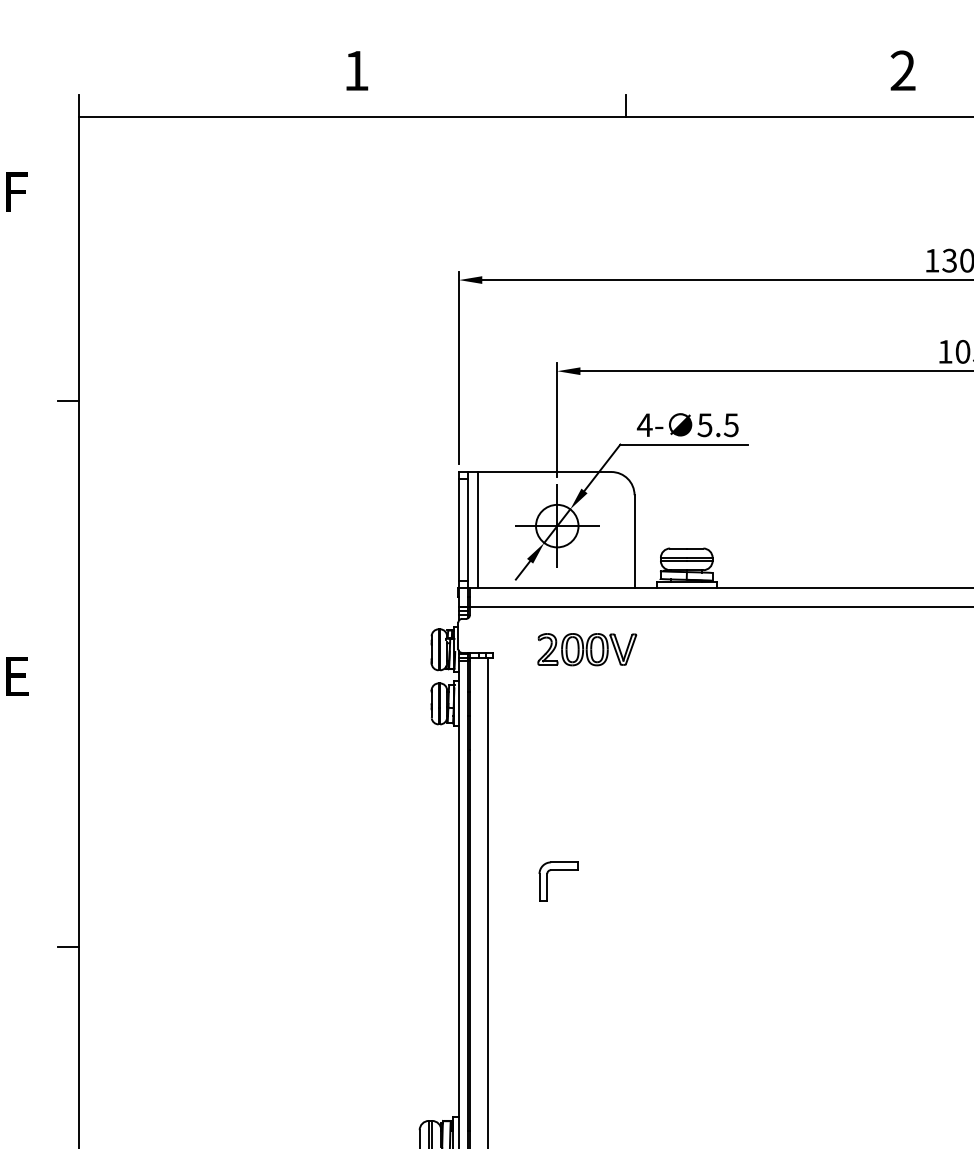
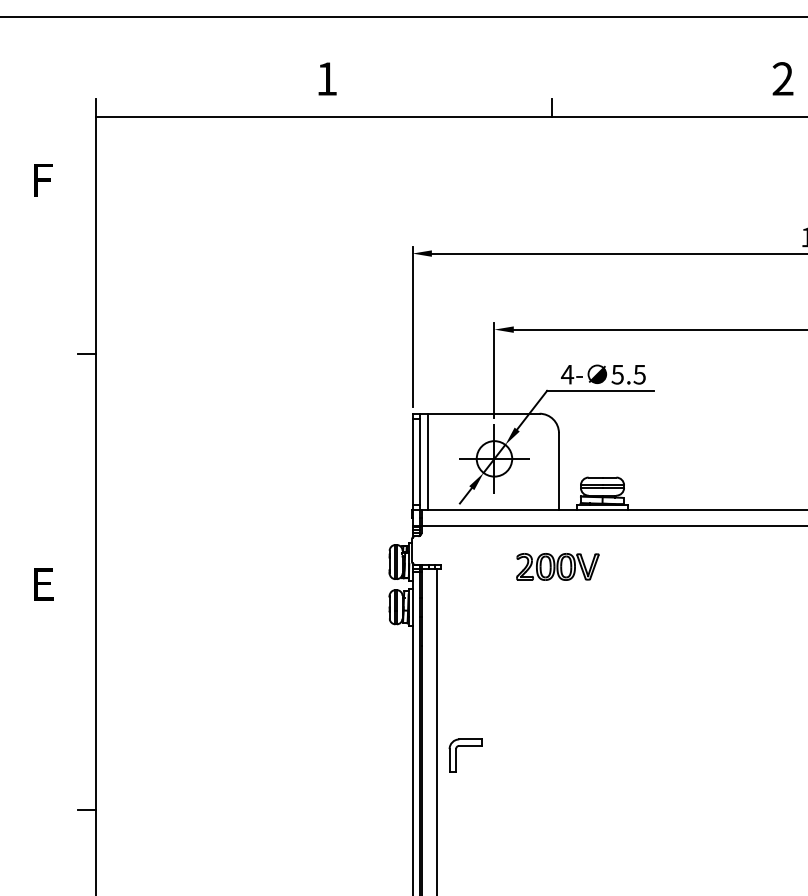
part: (587, 649) -> (558, 566), moved
part: (558, 870) -> (465, 746), moved

